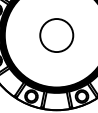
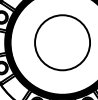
circle: (56, 35) -> (62, 42), size x1.67

